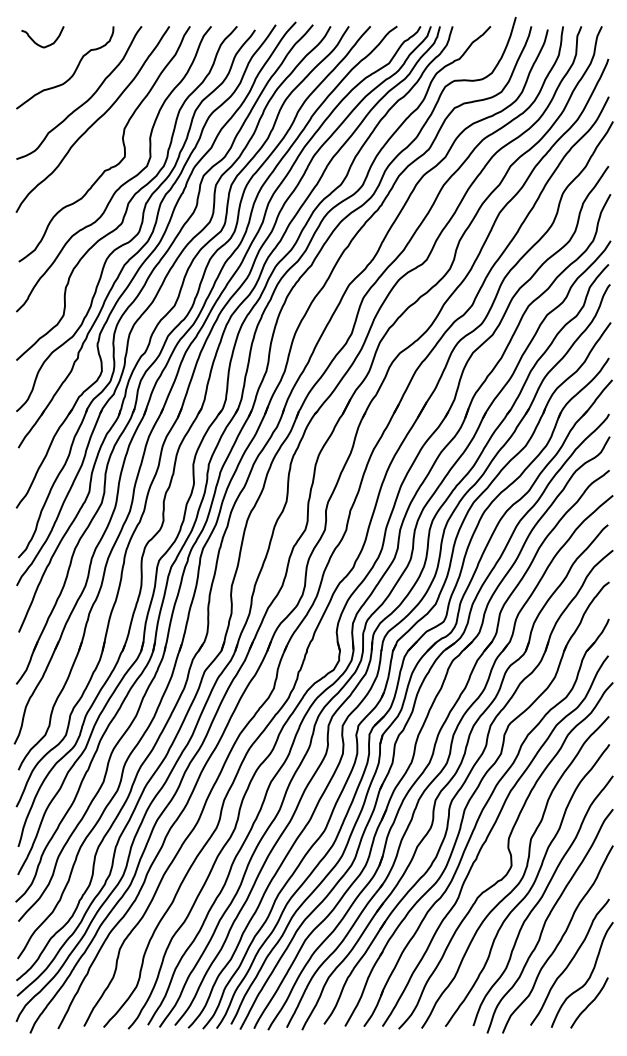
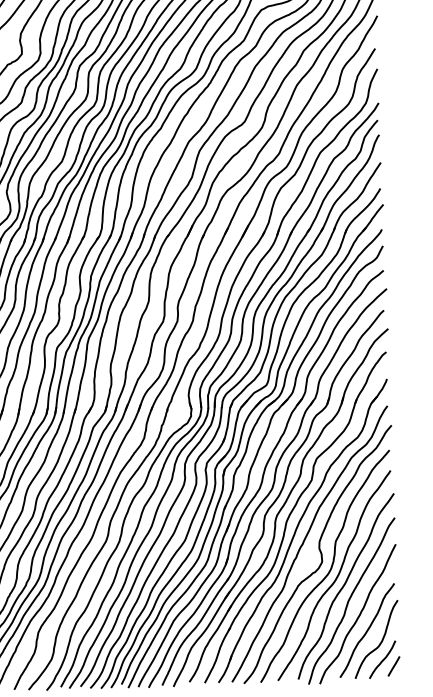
line: (604, 1012) -> (393, 666), added

